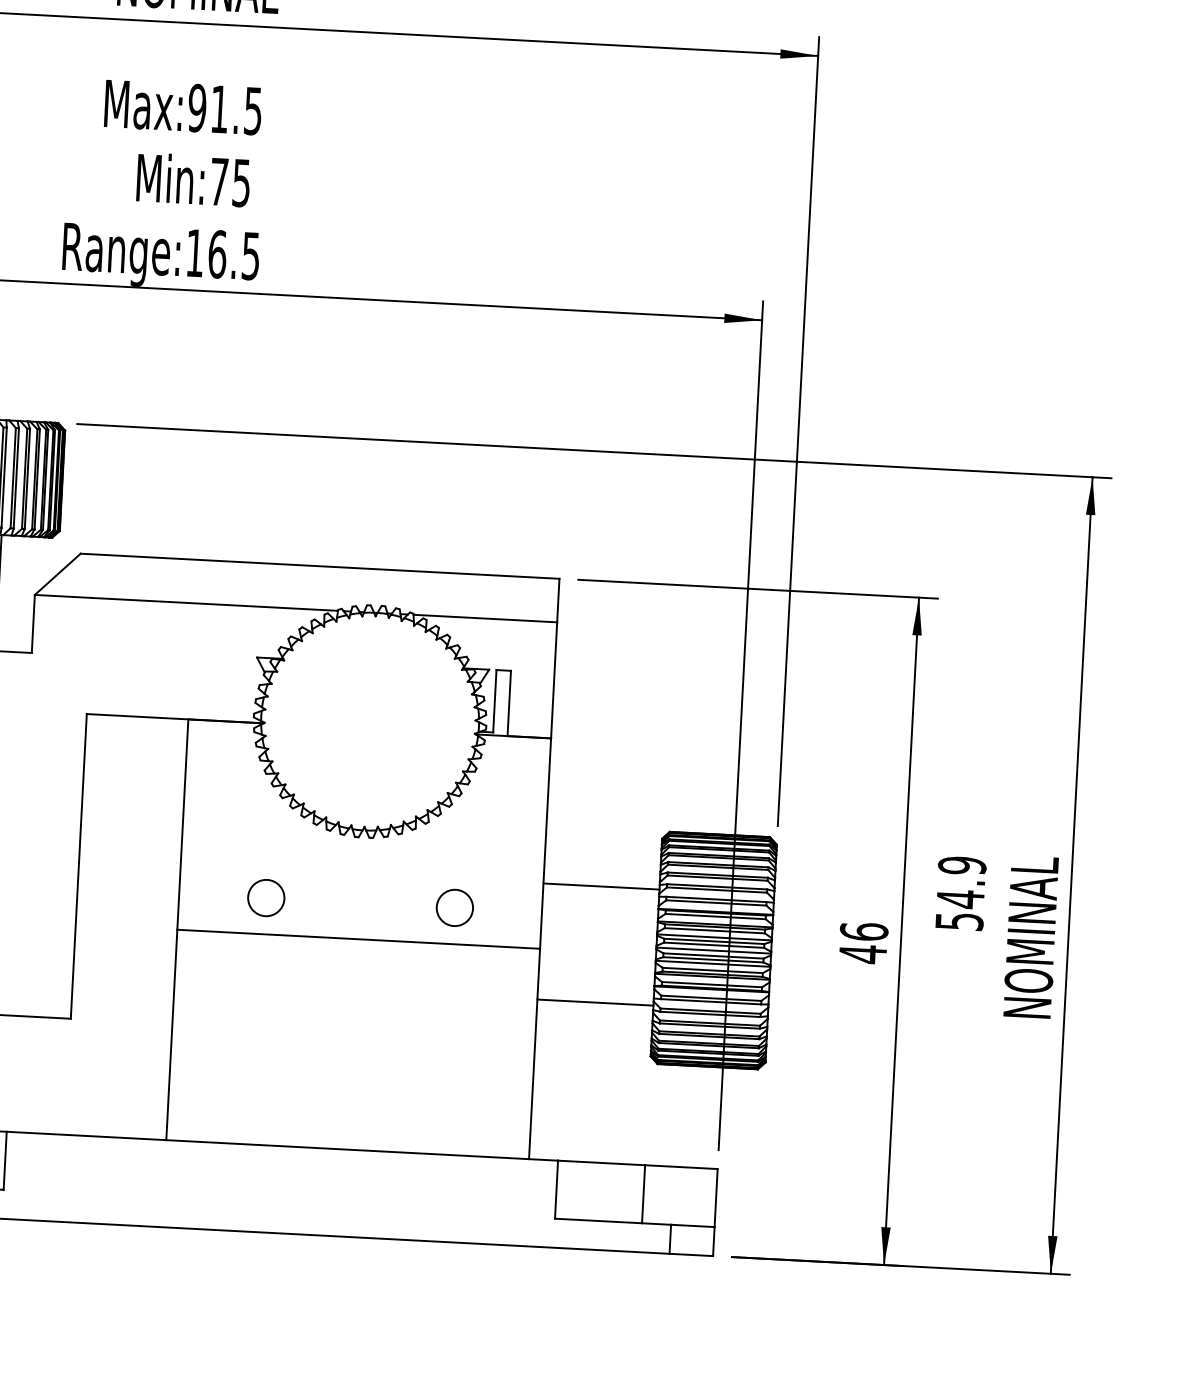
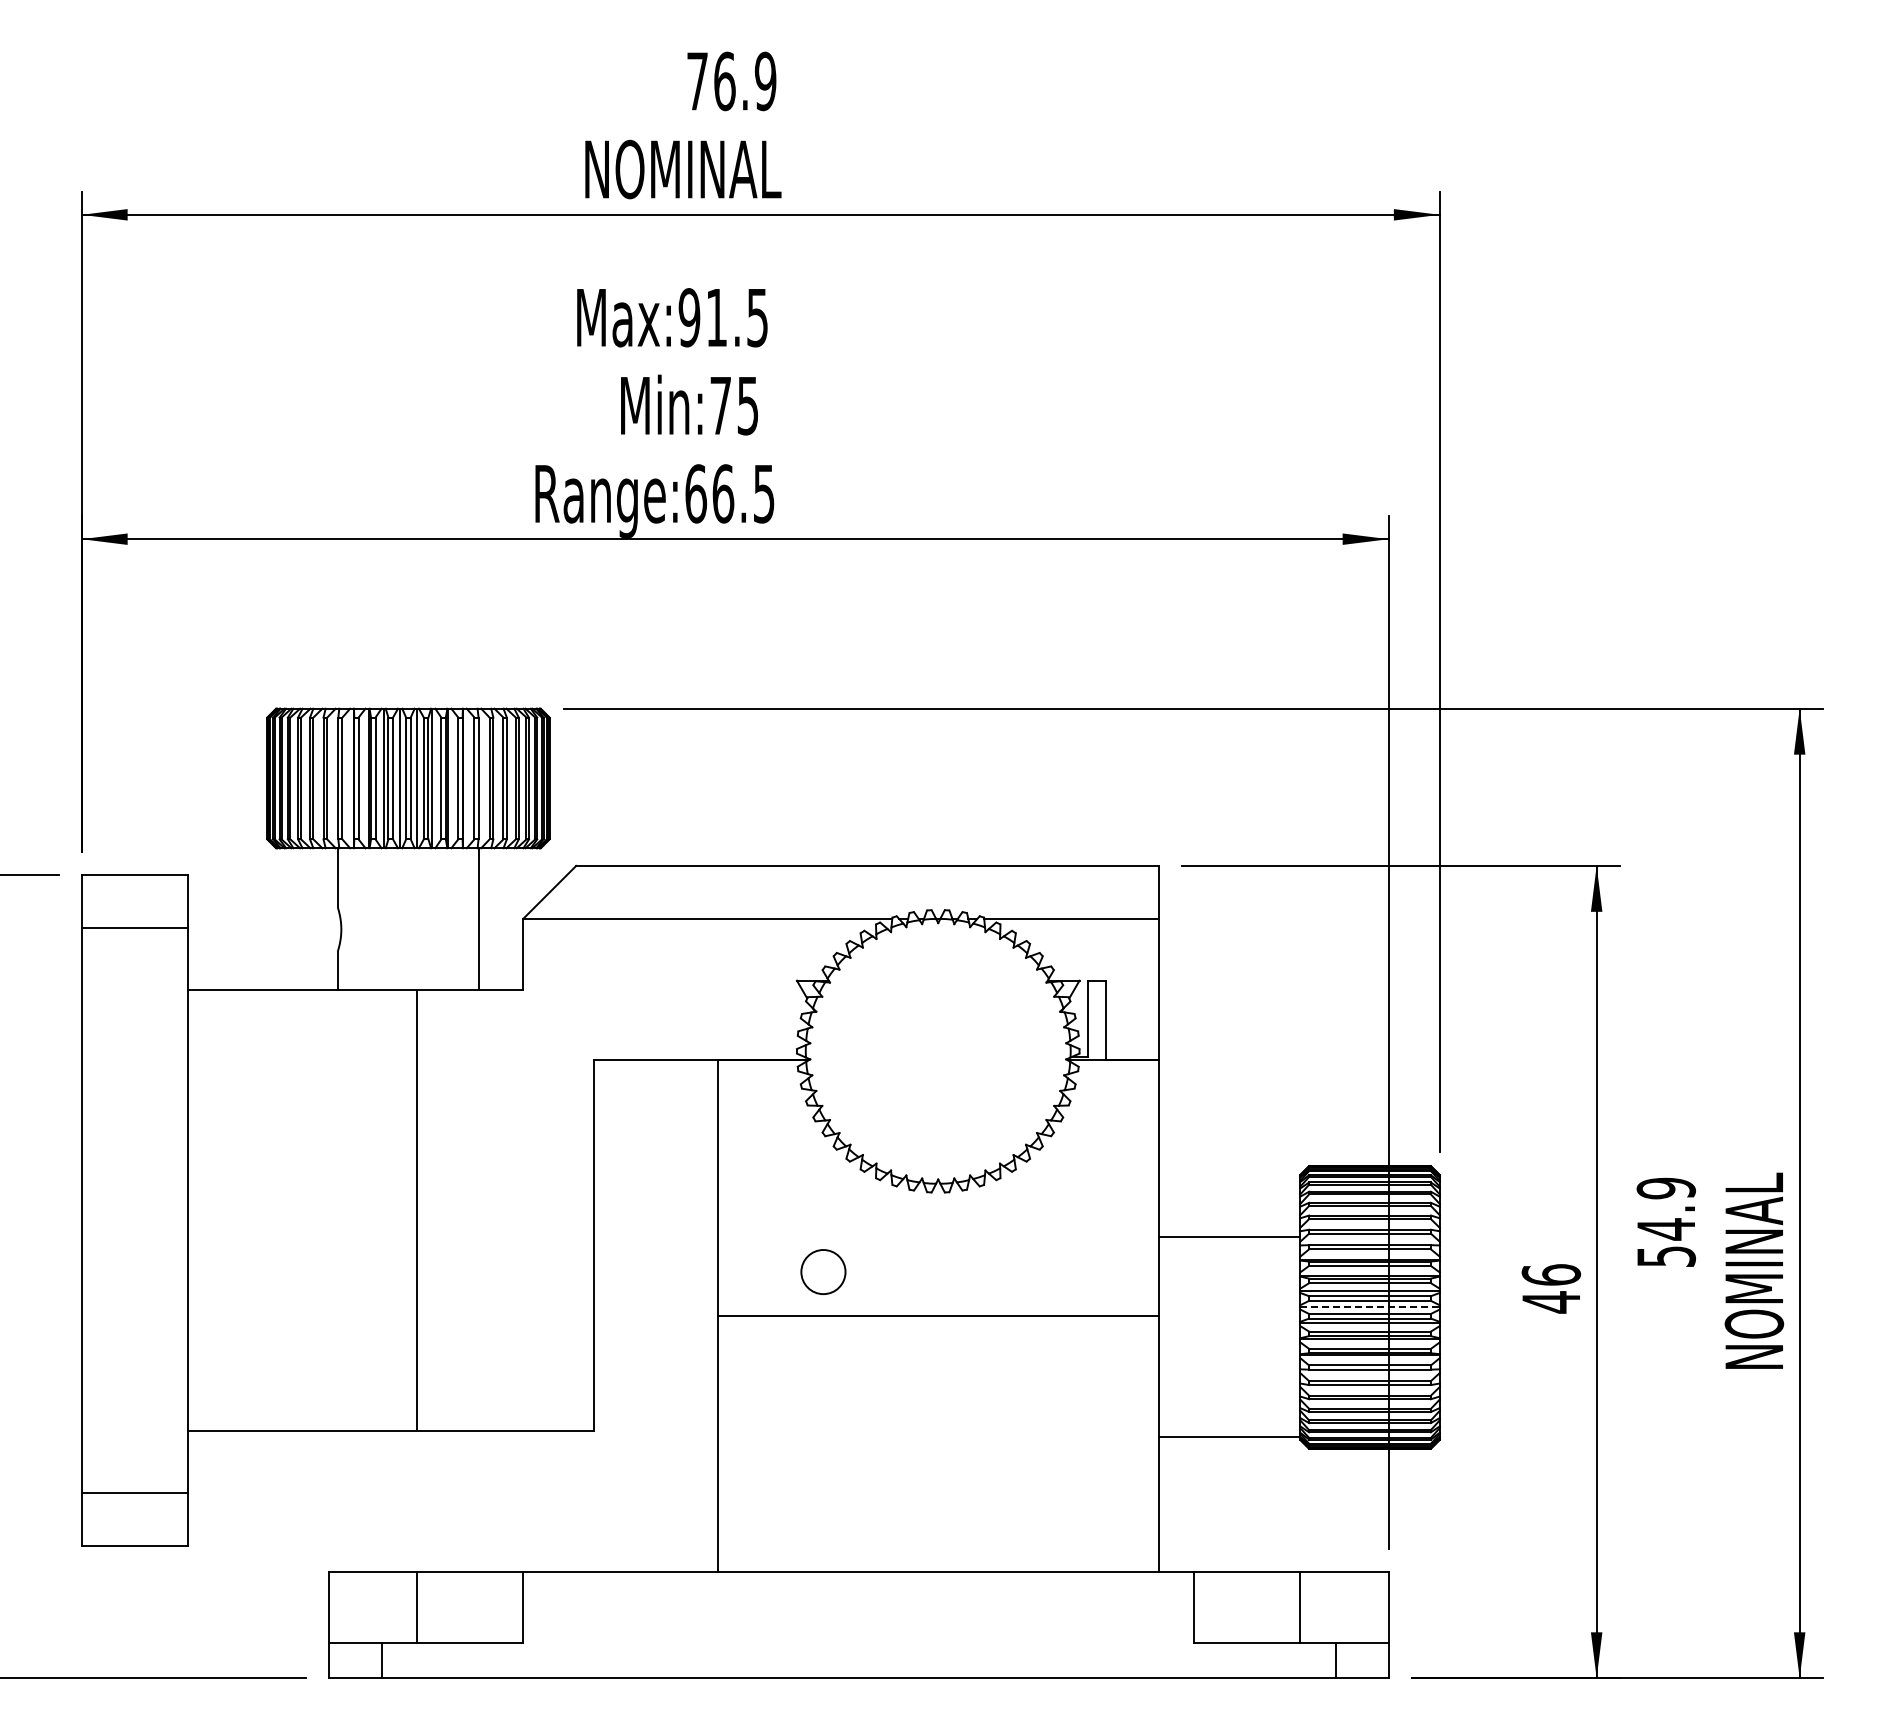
text: (195, 252) -> (696, 493), Range:16.5 -> Range:66.5
circle: (454, 907) -> (1052, 1271), removed
line: (714, 950) -> (1370, 1307), solid -> dashed
line: (595, 1002) -> (1229, 1437), moved

